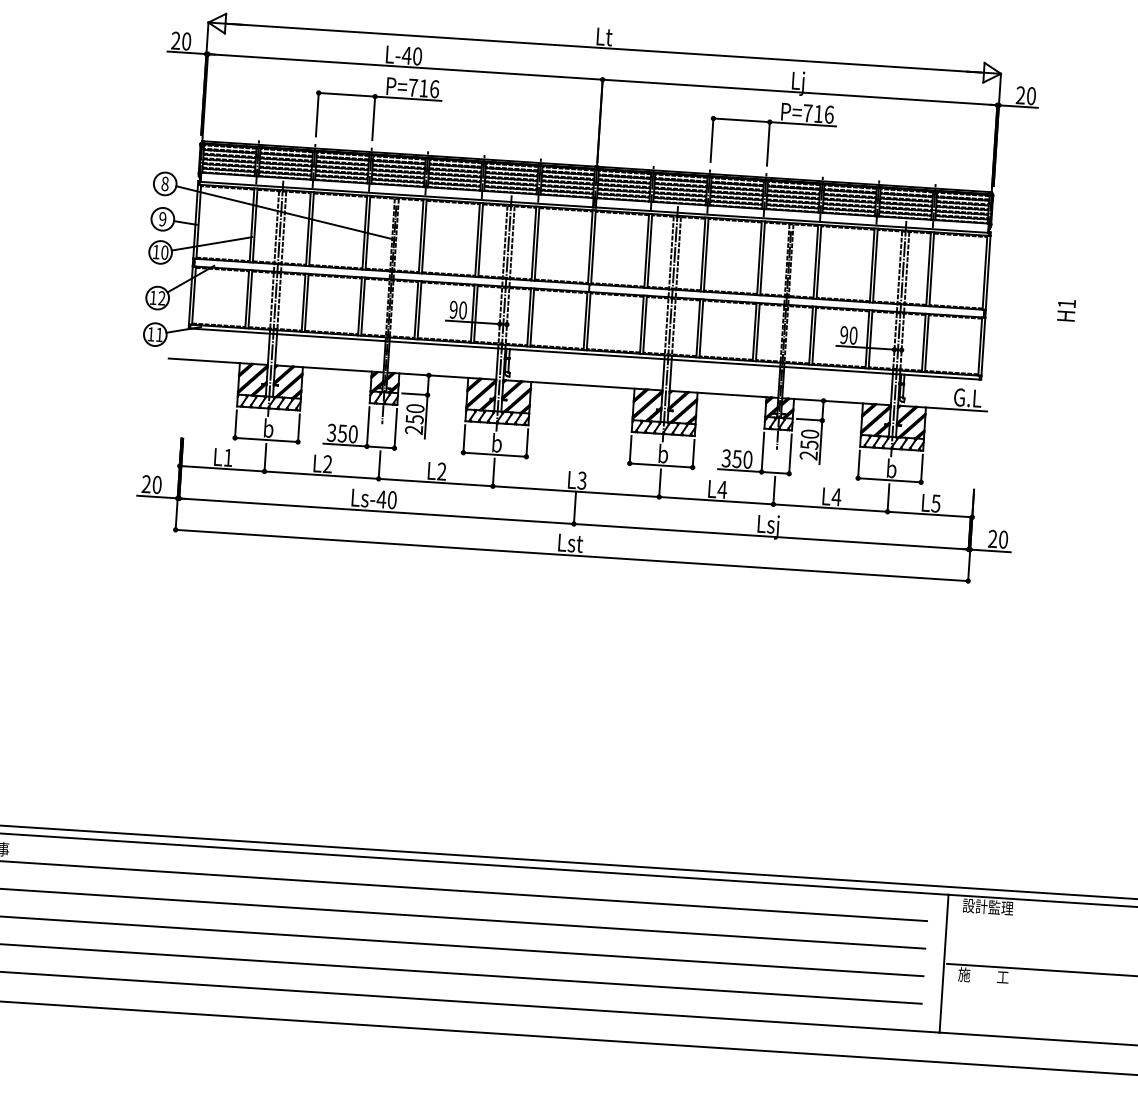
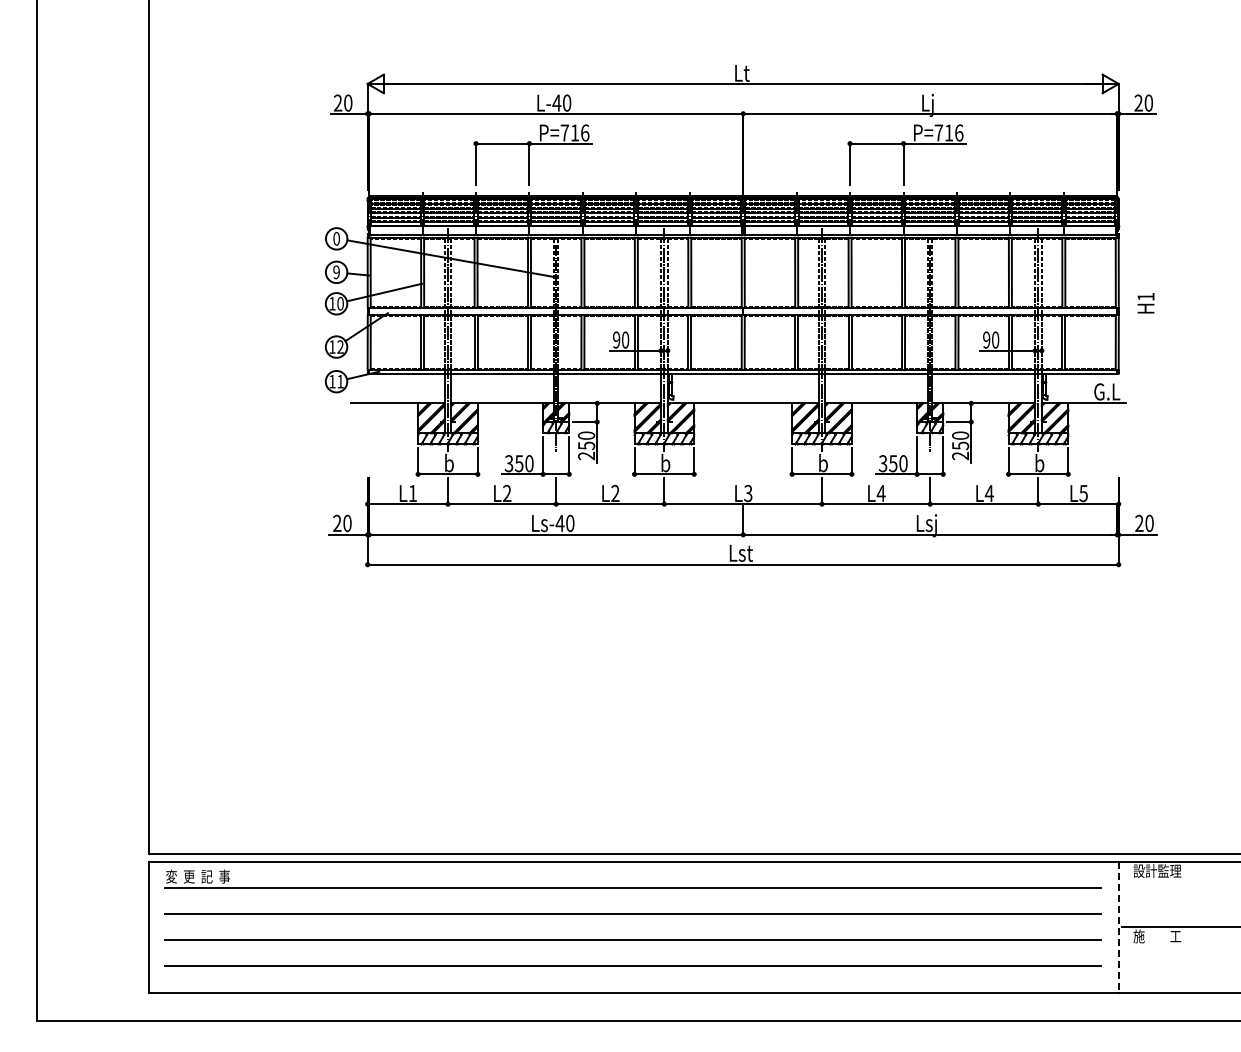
text: (165, 183) -> (336, 238), 8 -> 0
text: (1065, 310) -> (1145, 303), moved
line: (944, 964) -> (1119, 927), solid -> dashed

